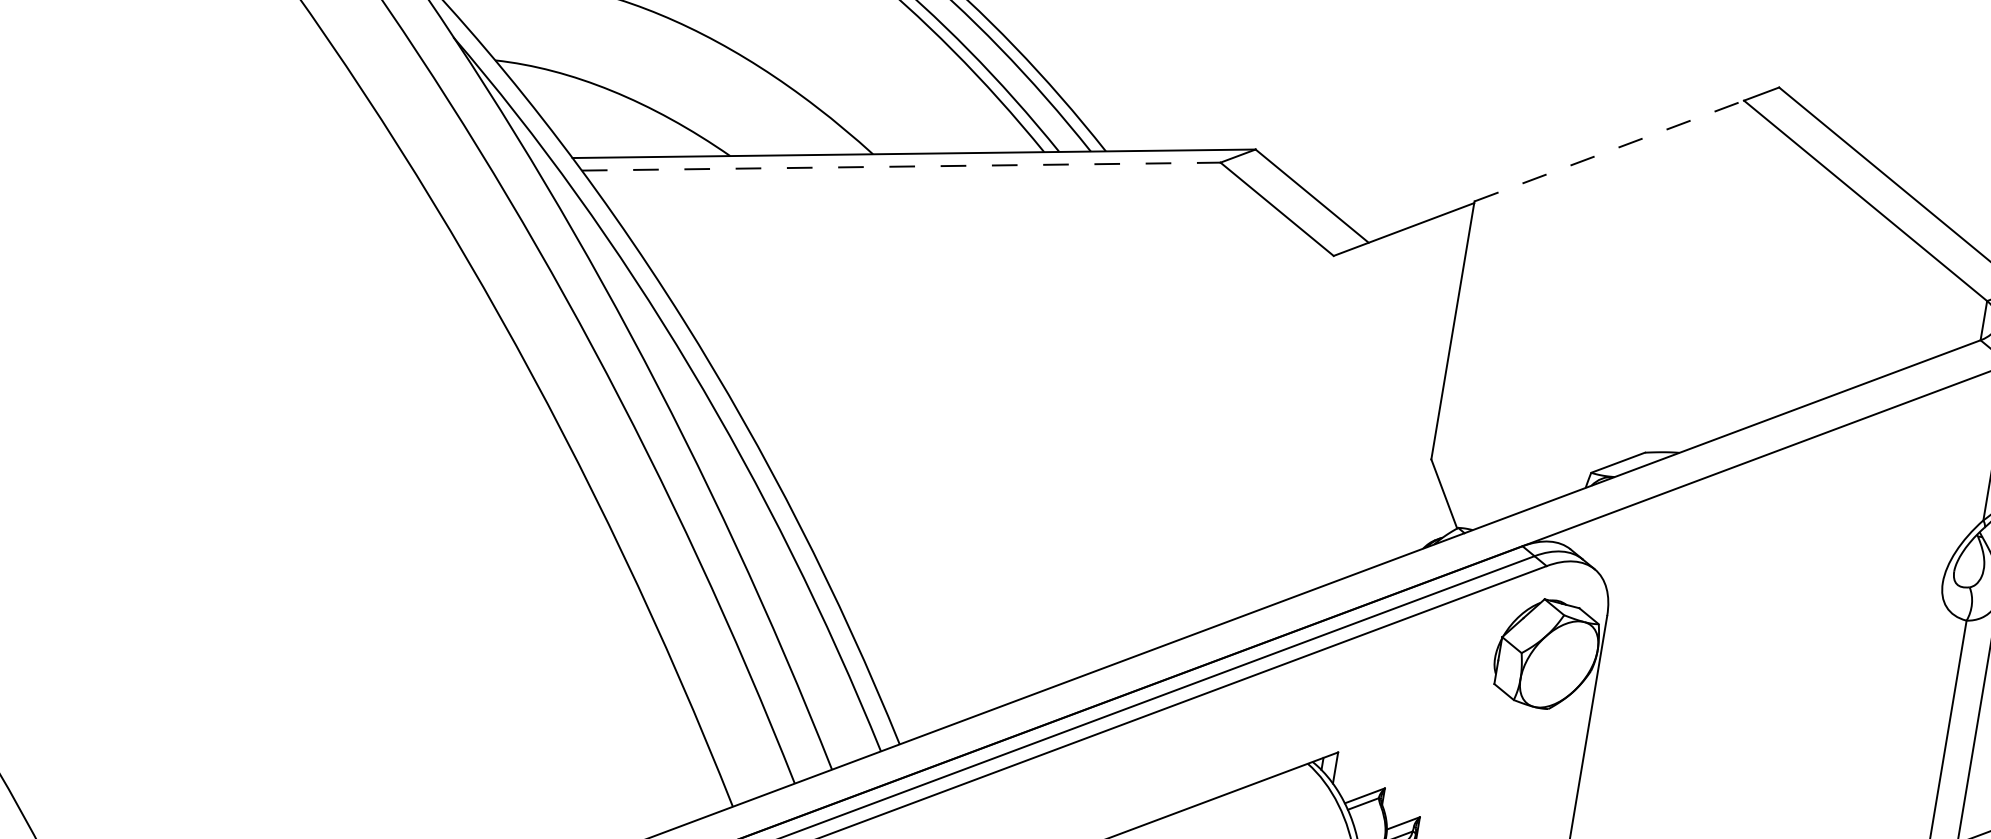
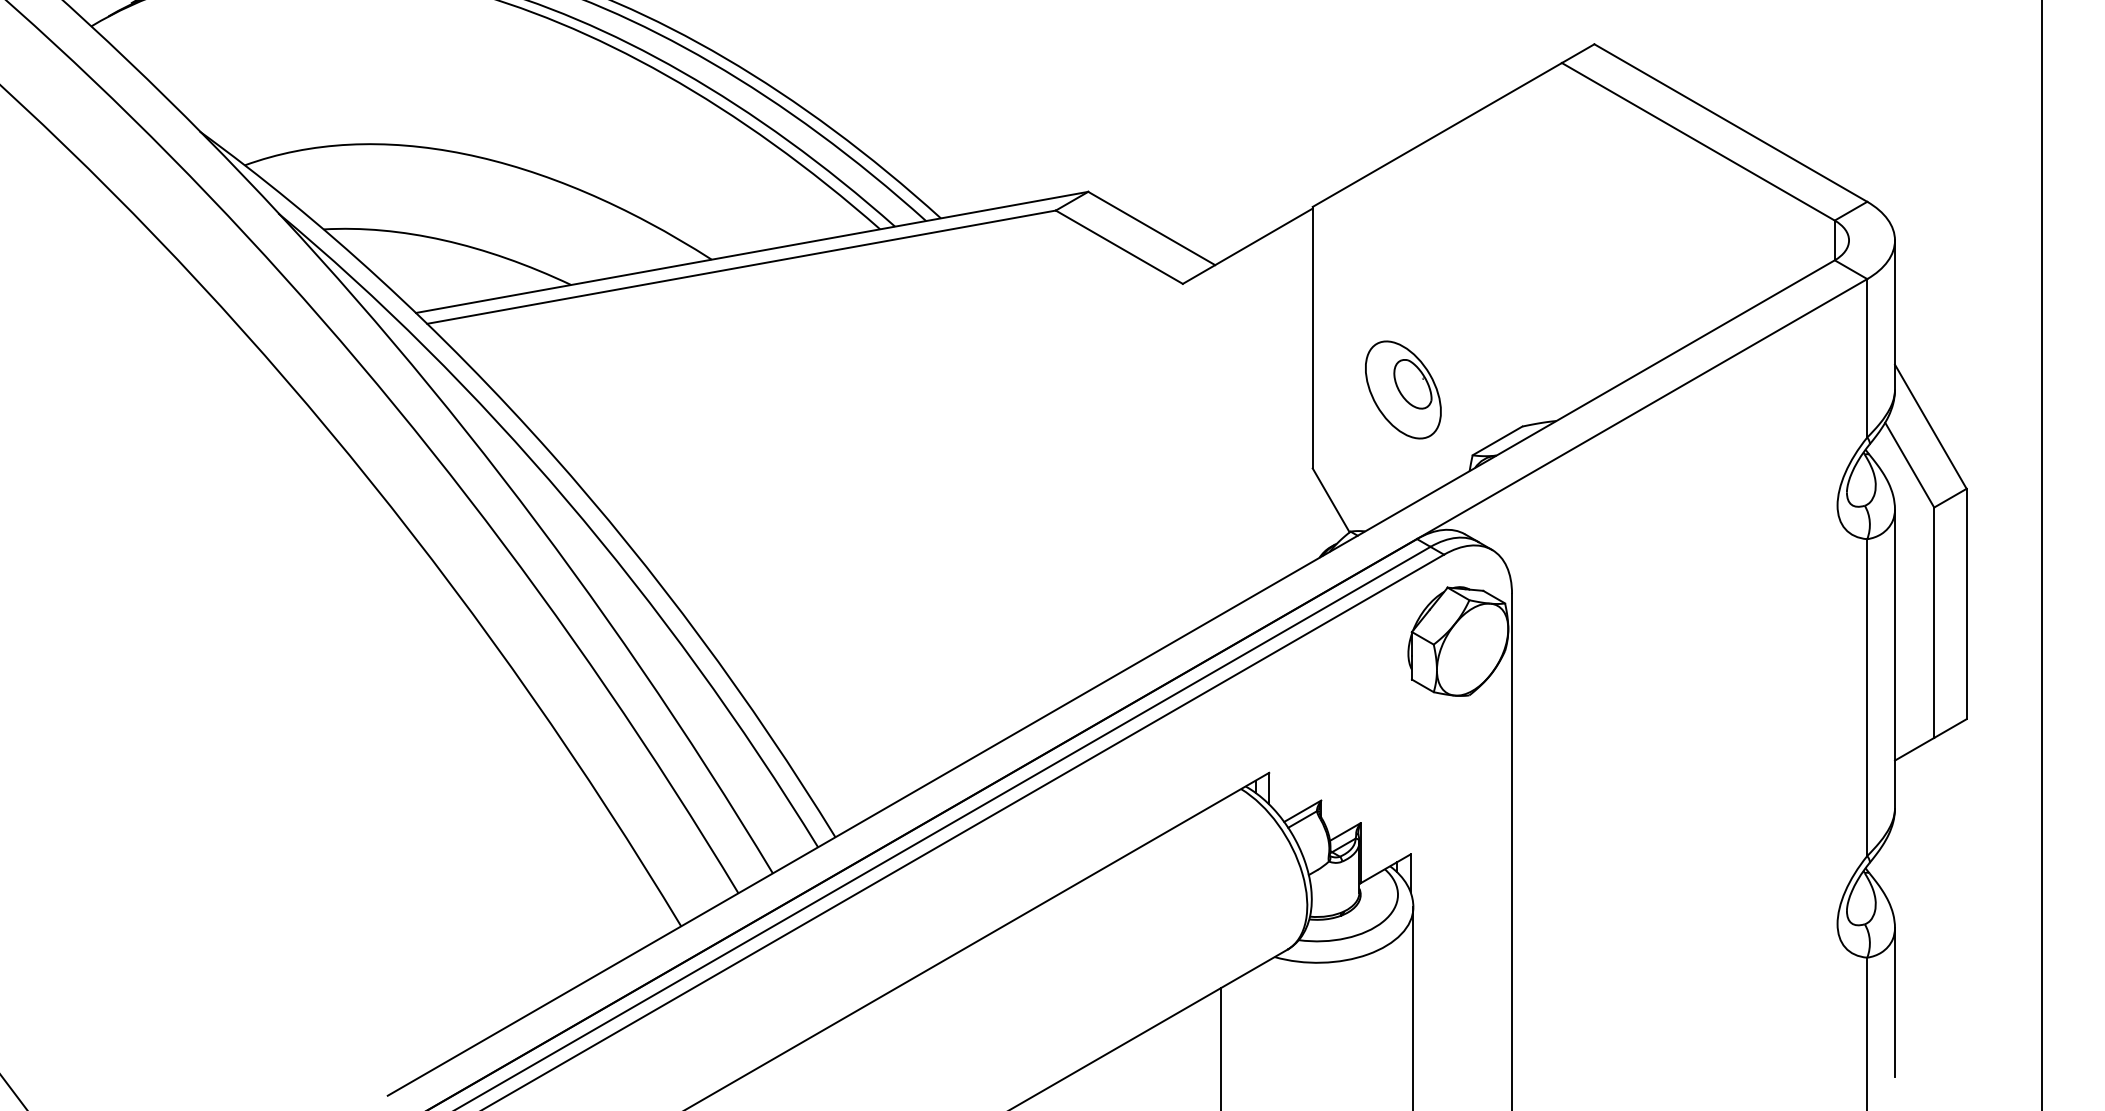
line: (1609, 150) -> (1437, 134), dashed -> solid
line: (902, 167) -> (742, 267), dashed -> solid
part: (1533, 396) -> (1403, 389), added

